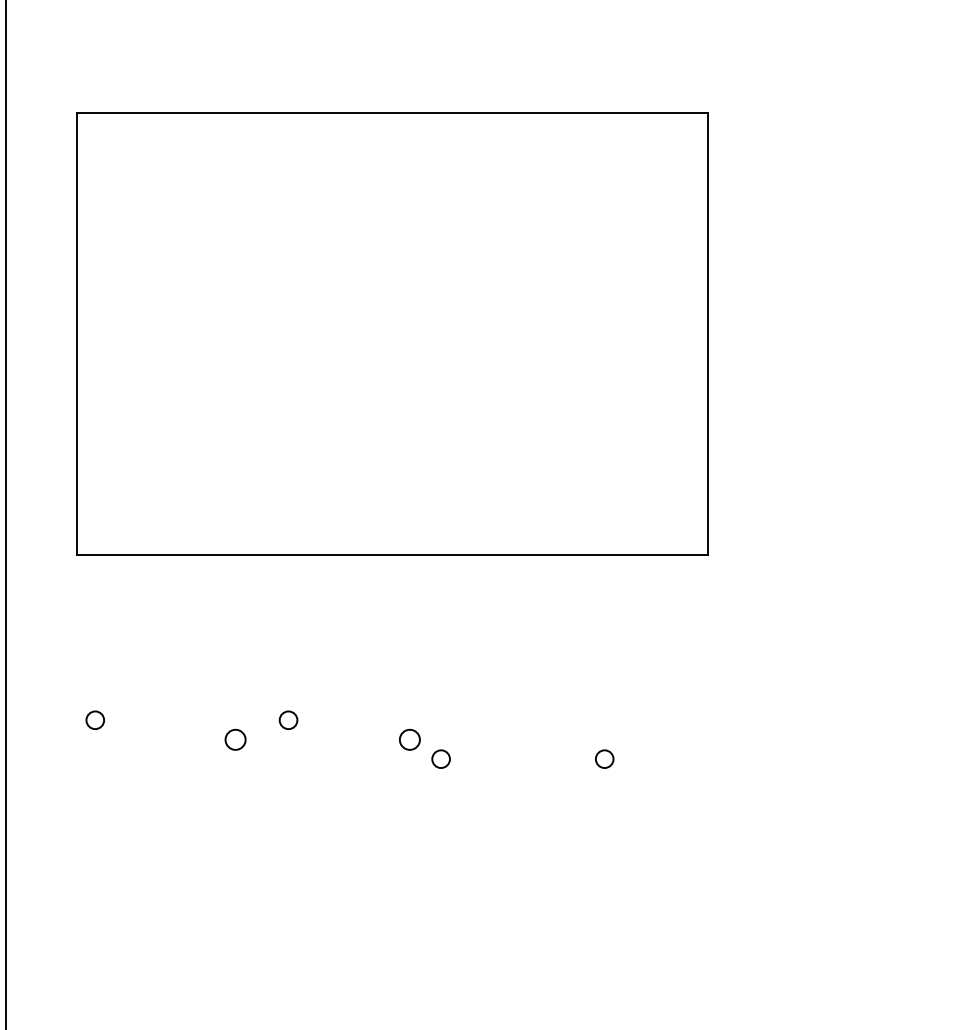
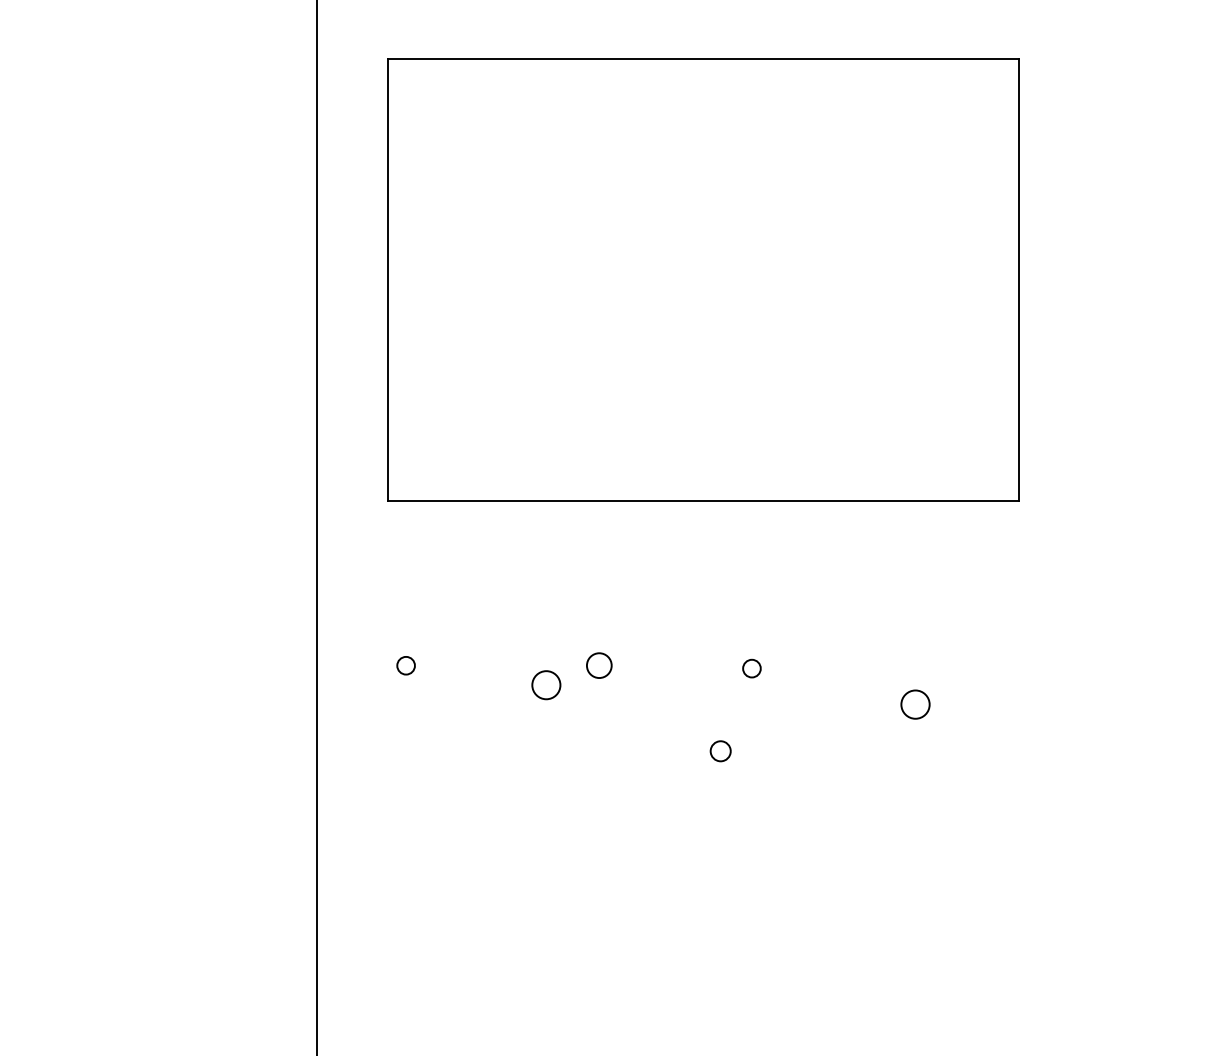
circle: (288, 720) -> (599, 665), size x1.4
circle: (235, 740) -> (546, 685), size x1.4
circle: (409, 740) -> (720, 751), moved
circle: (440, 759) -> (751, 668), moved
circle: (604, 759) -> (915, 704), size x1.6

